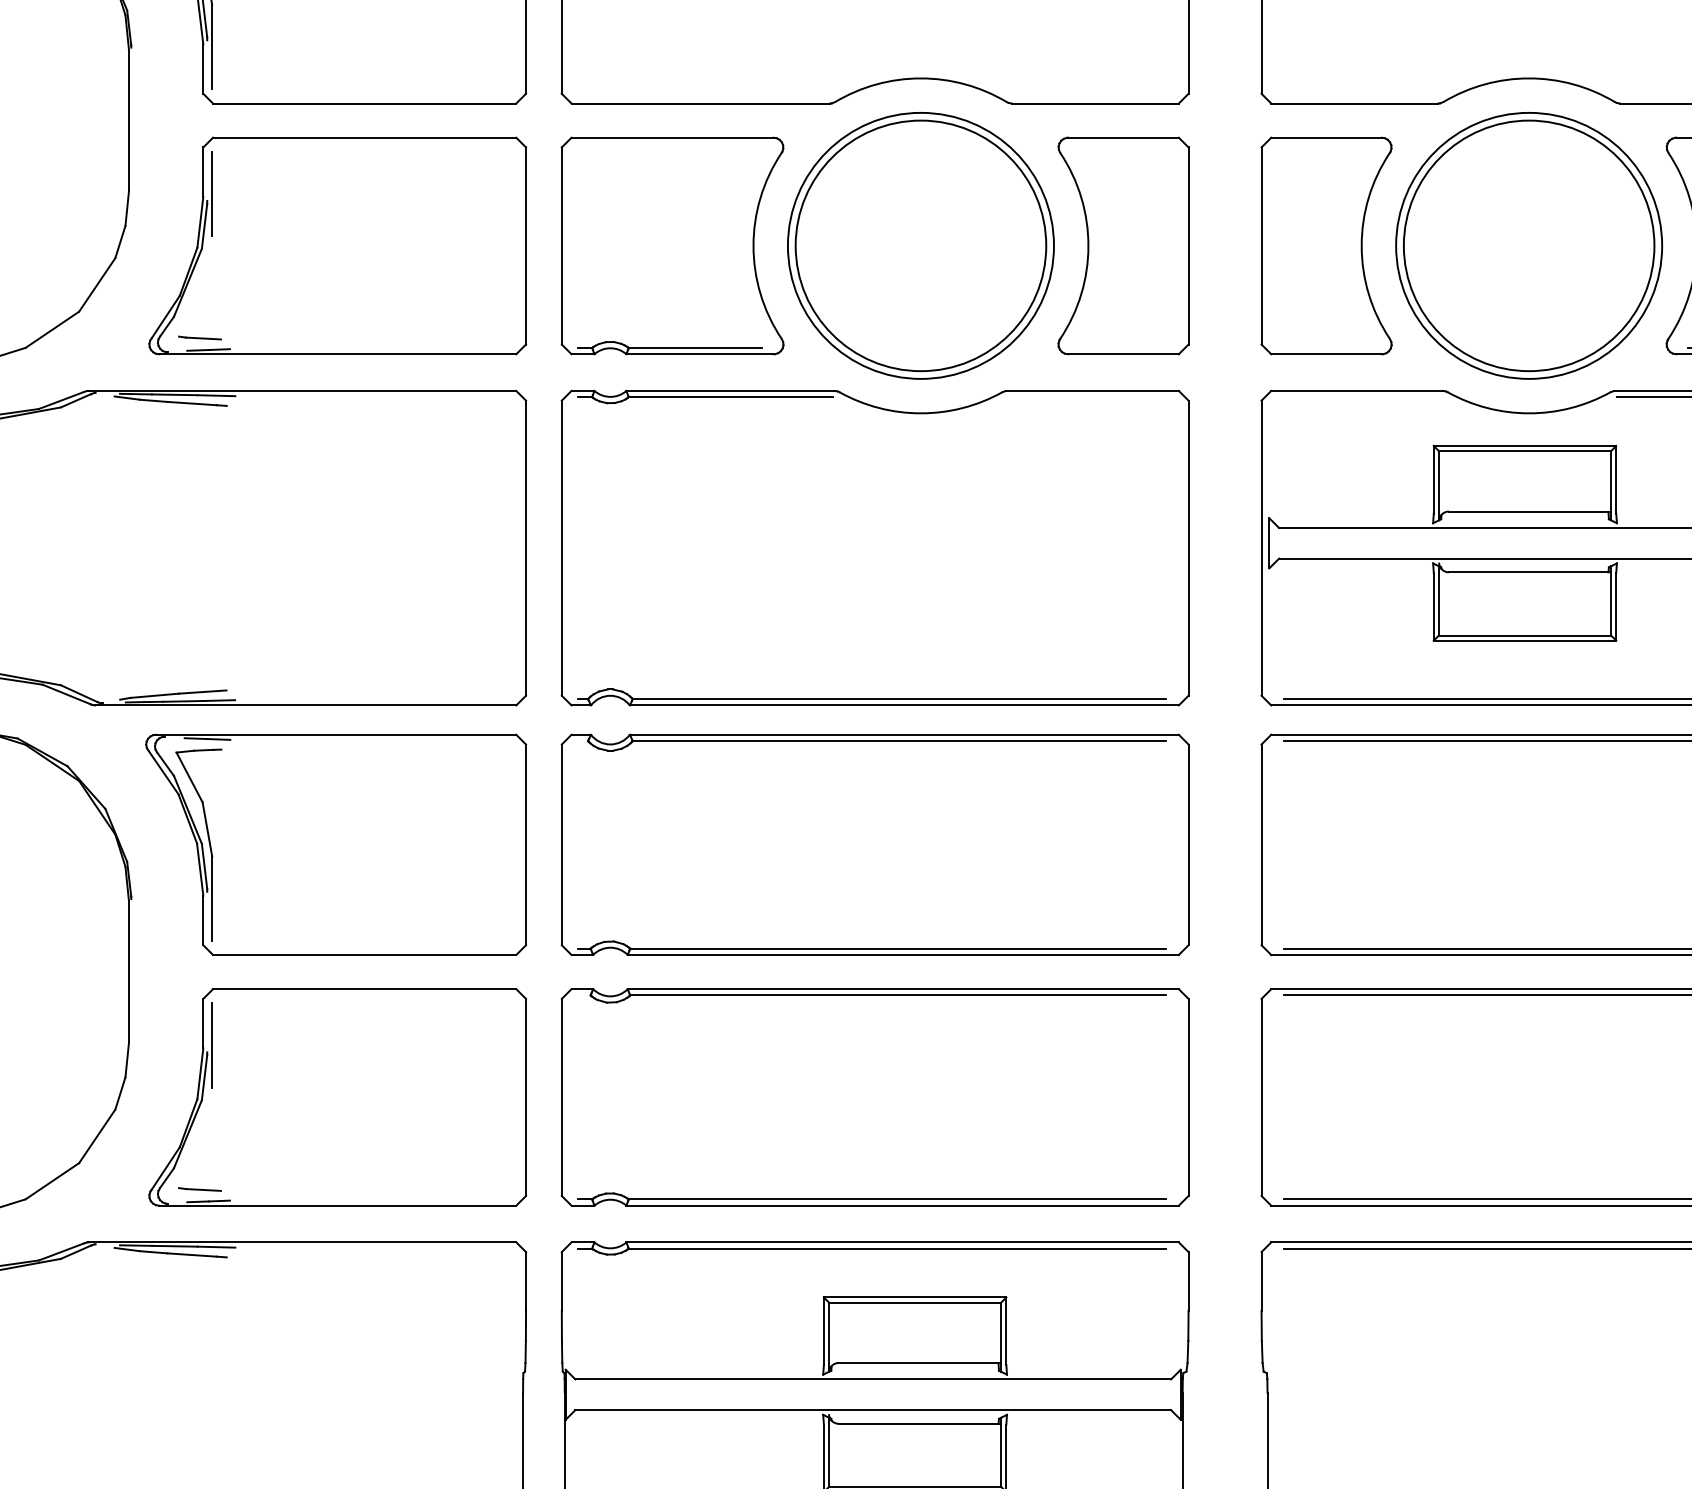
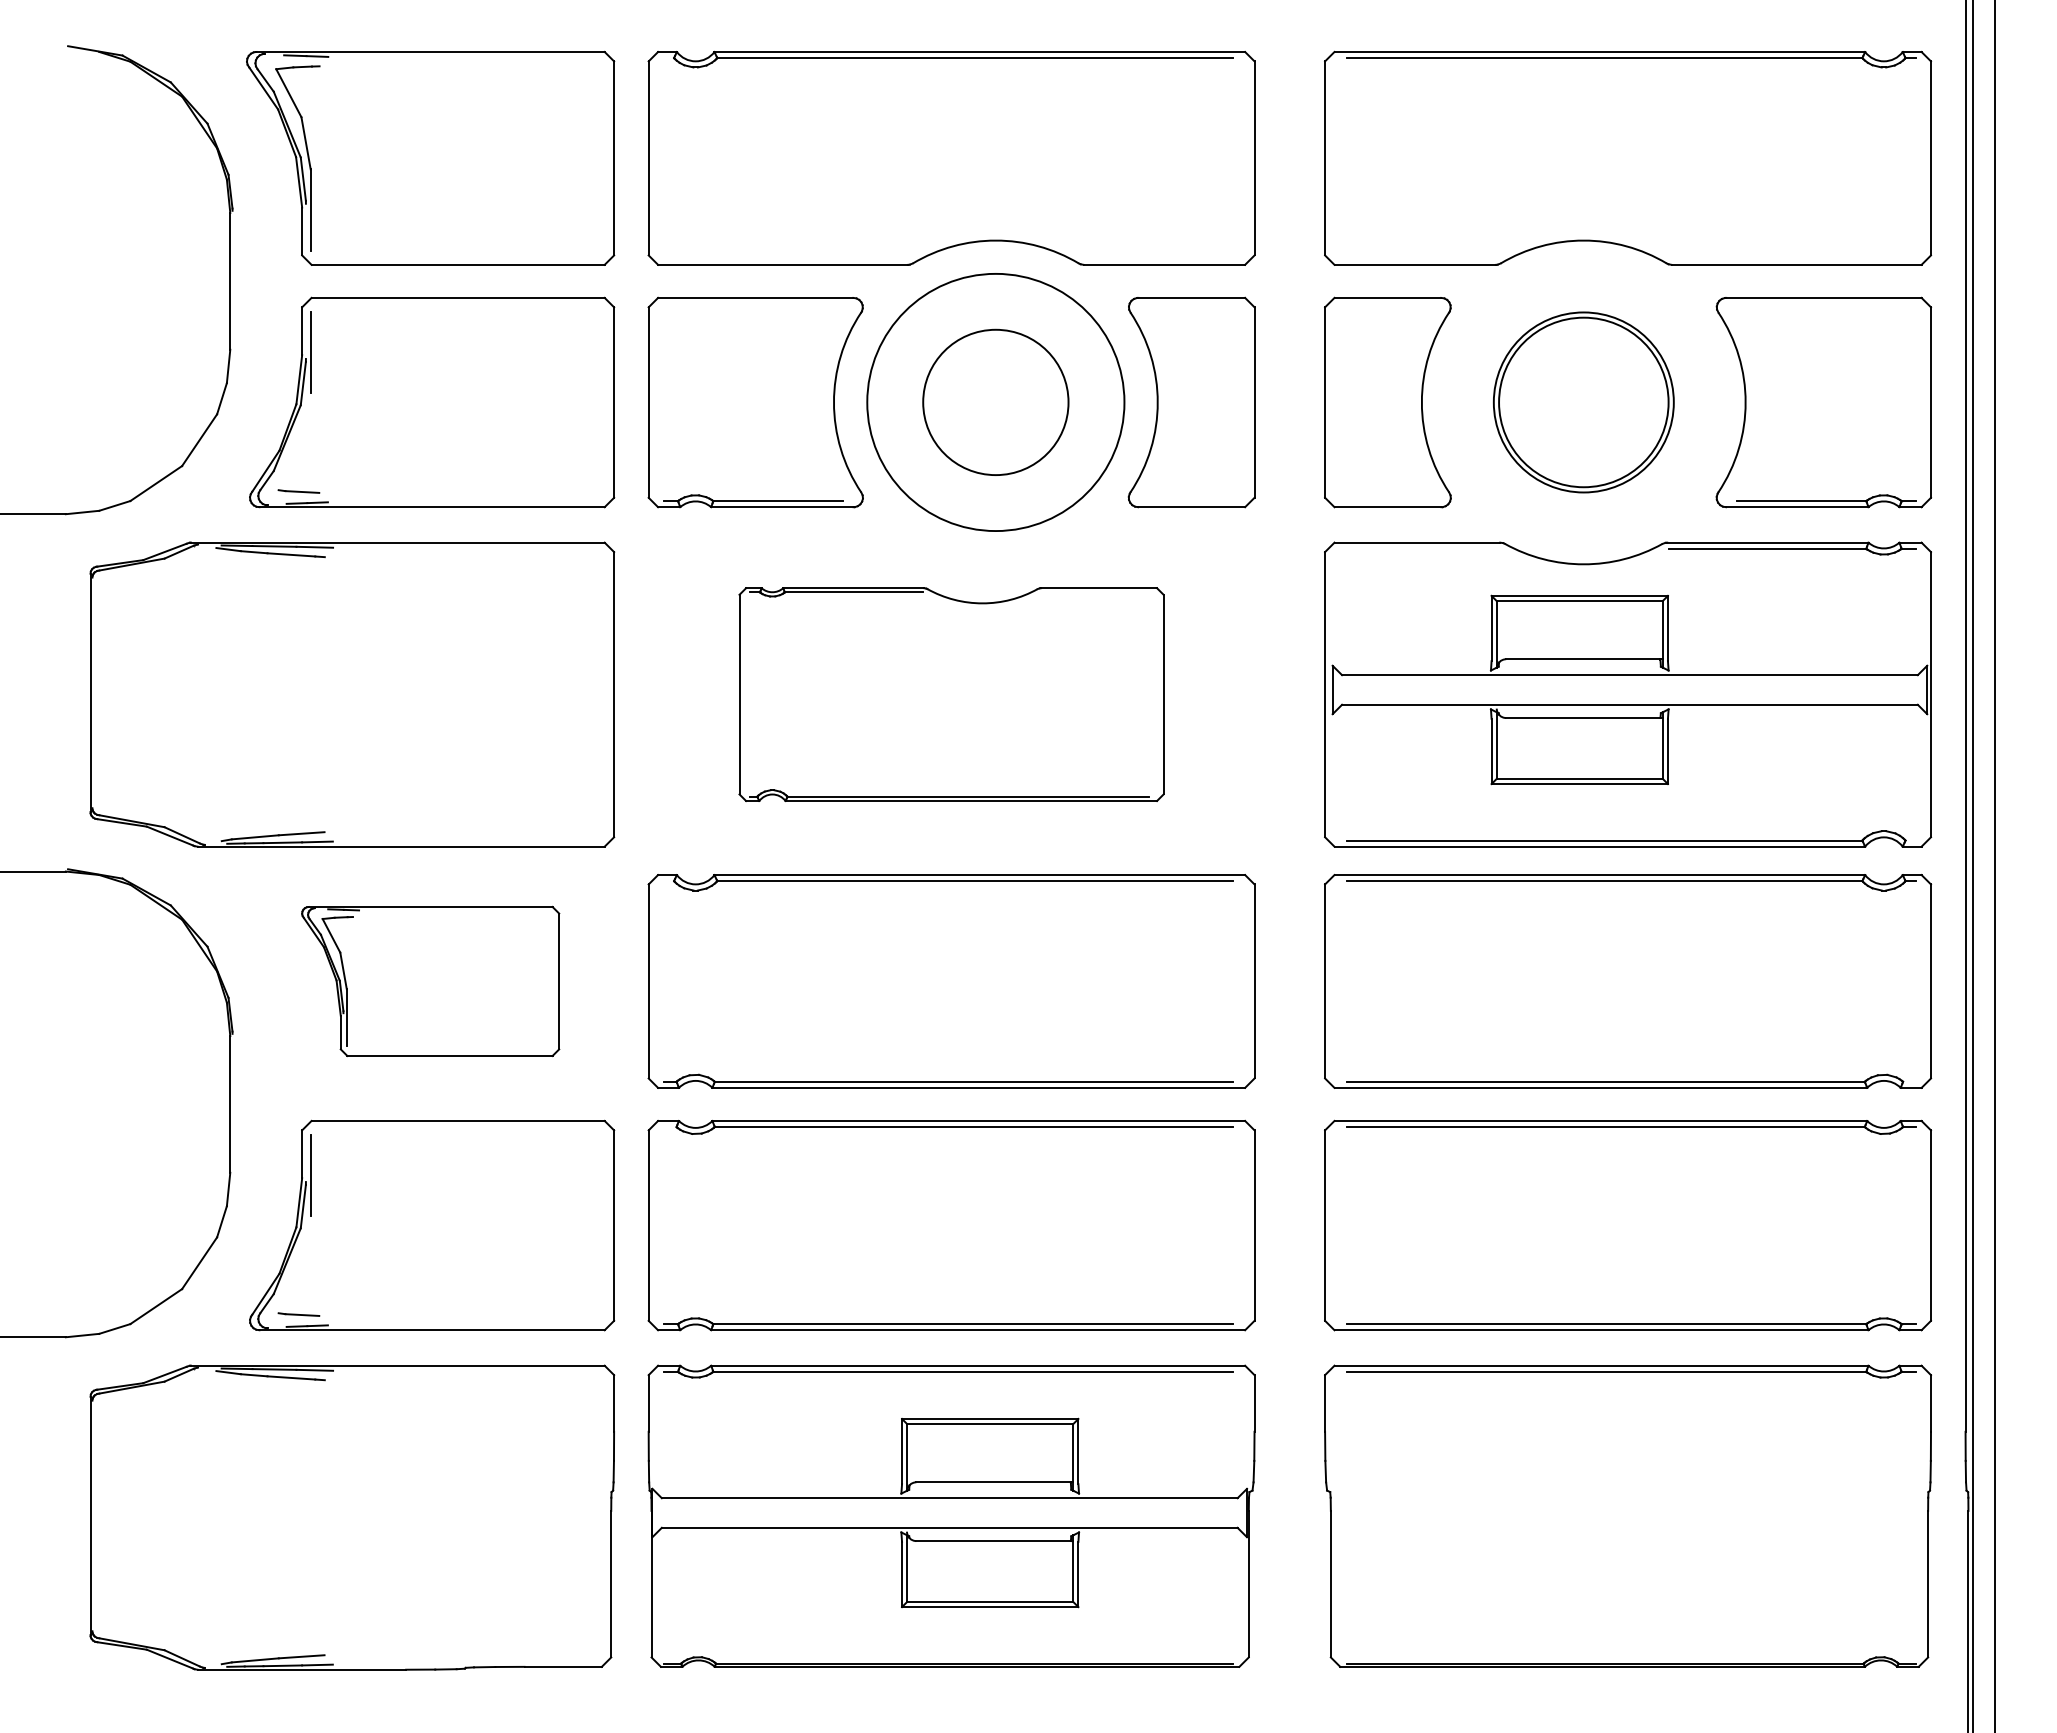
circle: (920, 245) -> (995, 402), size x0.6
part: (1528, 245) -> (1583, 402), size x0.7
part: (875, 548) -> (951, 694), size x0.7
part: (336, 844) -> (430, 981), size x0.7

